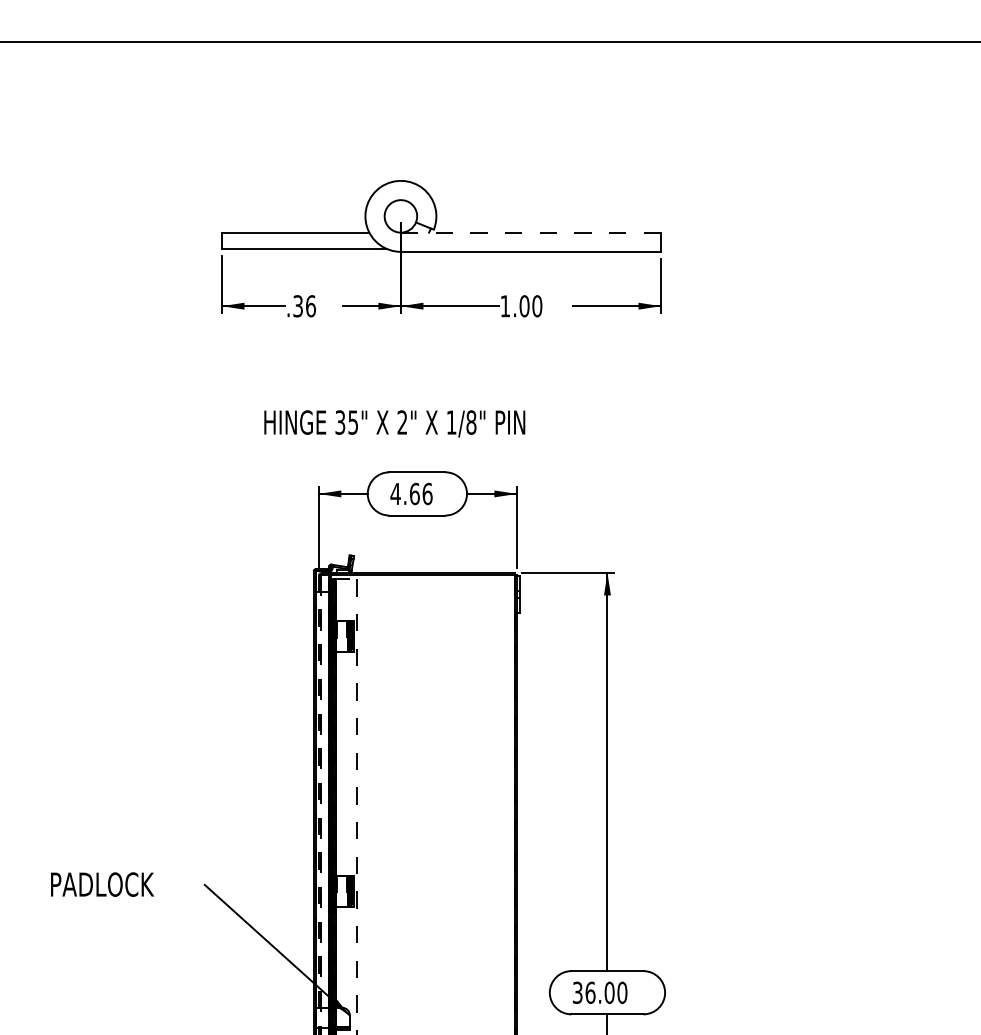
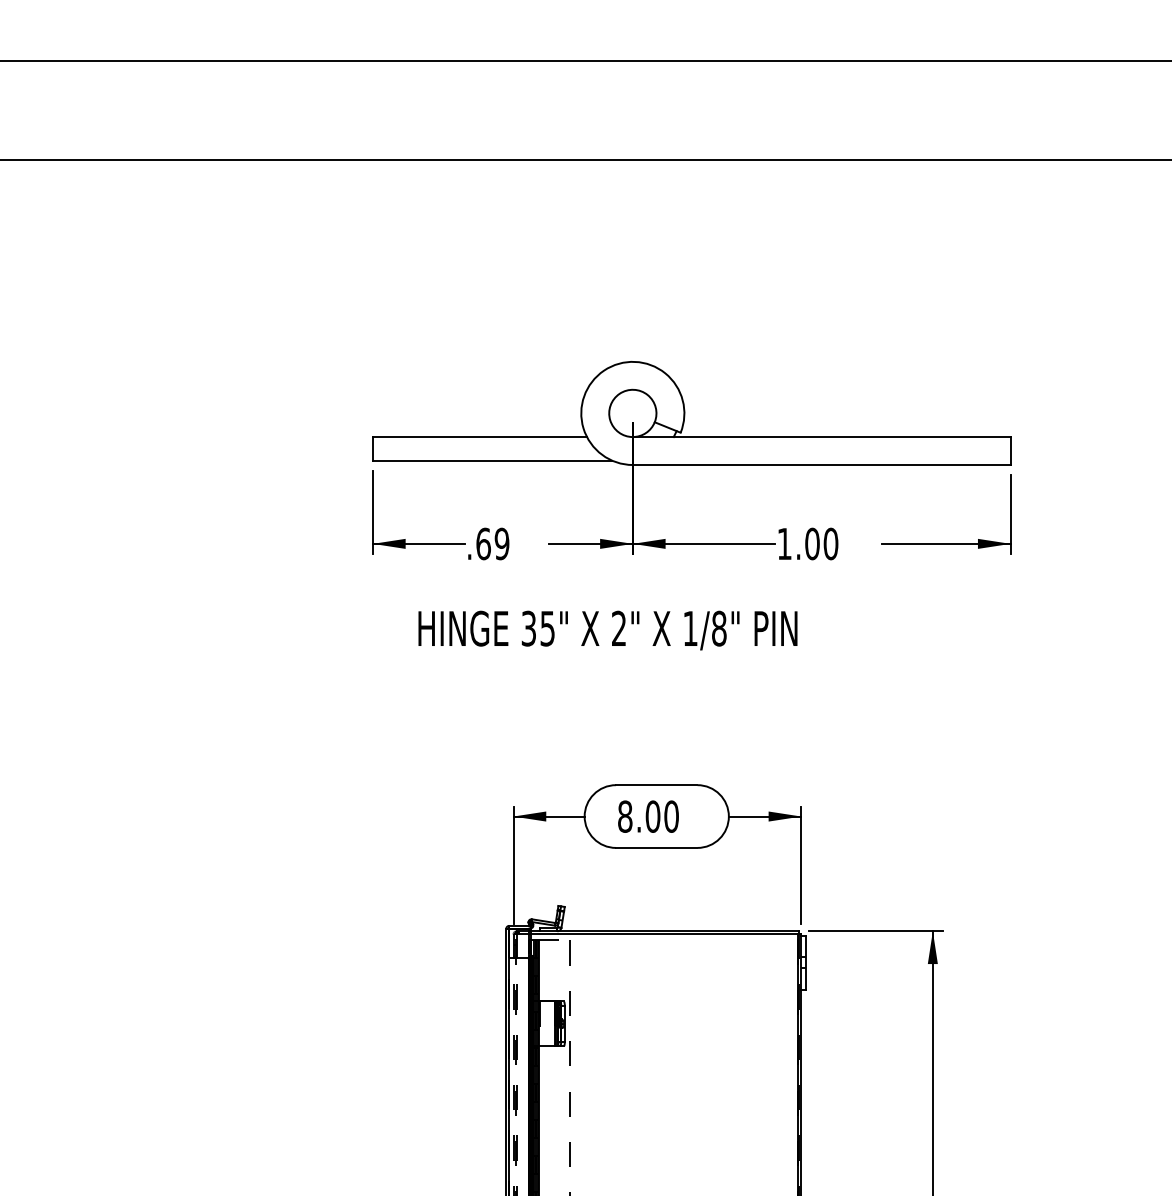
line: (531, 232) -> (822, 436), dashed -> solid
text: (304, 306) -> (492, 544), .36 -> .69
text: (394, 423) -> (607, 630), moved
text: (411, 493) -> (648, 815), 4.66 -> 8.00

